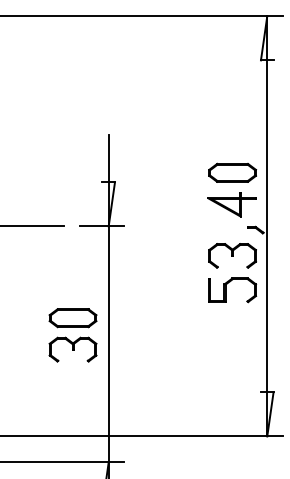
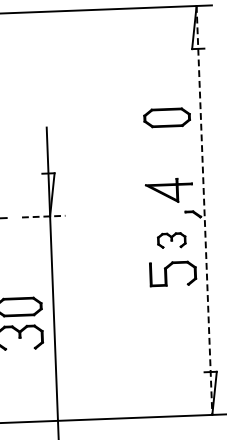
part: (232, 172) -> (167, 117), moved
line: (102, 226) -> (44, 216), solid -> dashed
line: (267, 226) -> (204, 210), solid -> dashed
part: (232, 255) -> (171, 240), size x0.6

